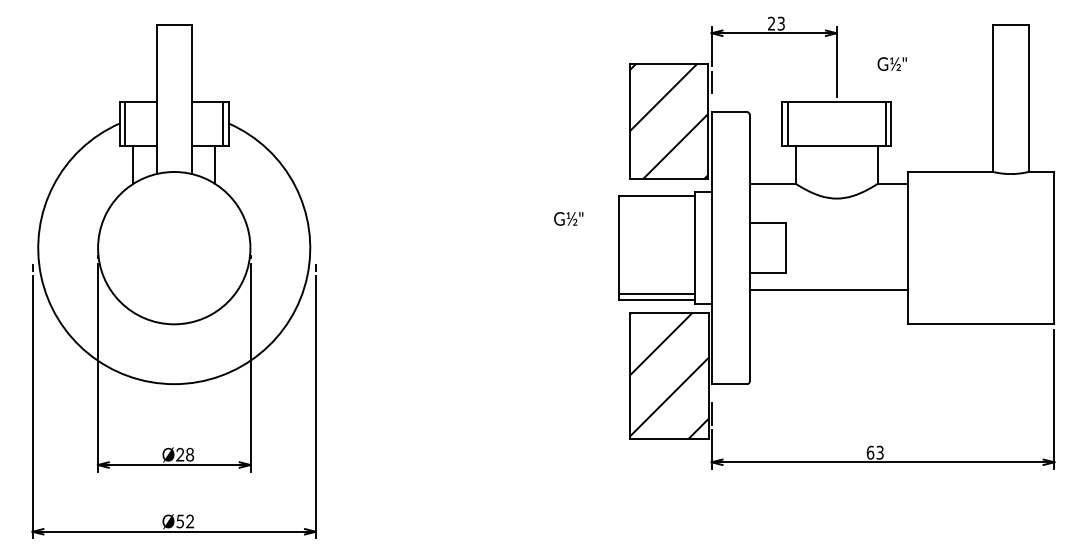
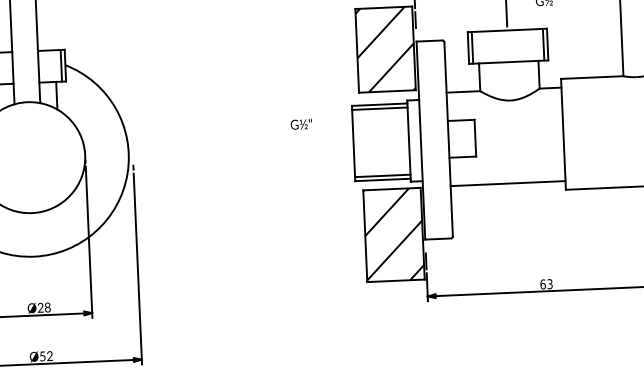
line: (657, 202) -> (380, 109), added
text: (568, 218) -> (301, 124), moved
line: (828, 290) -> (508, 183), moved

